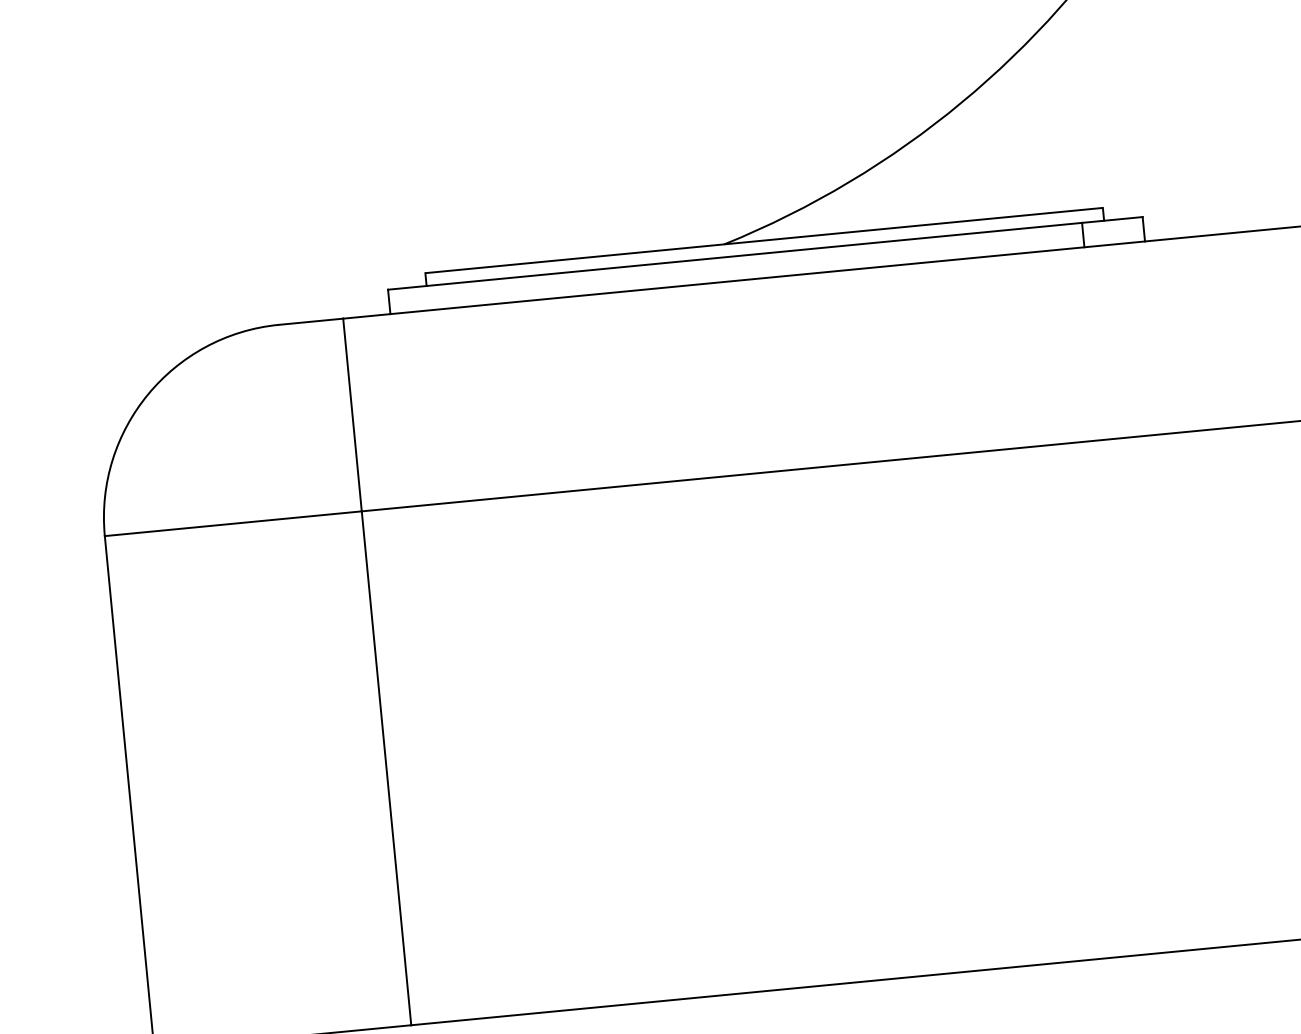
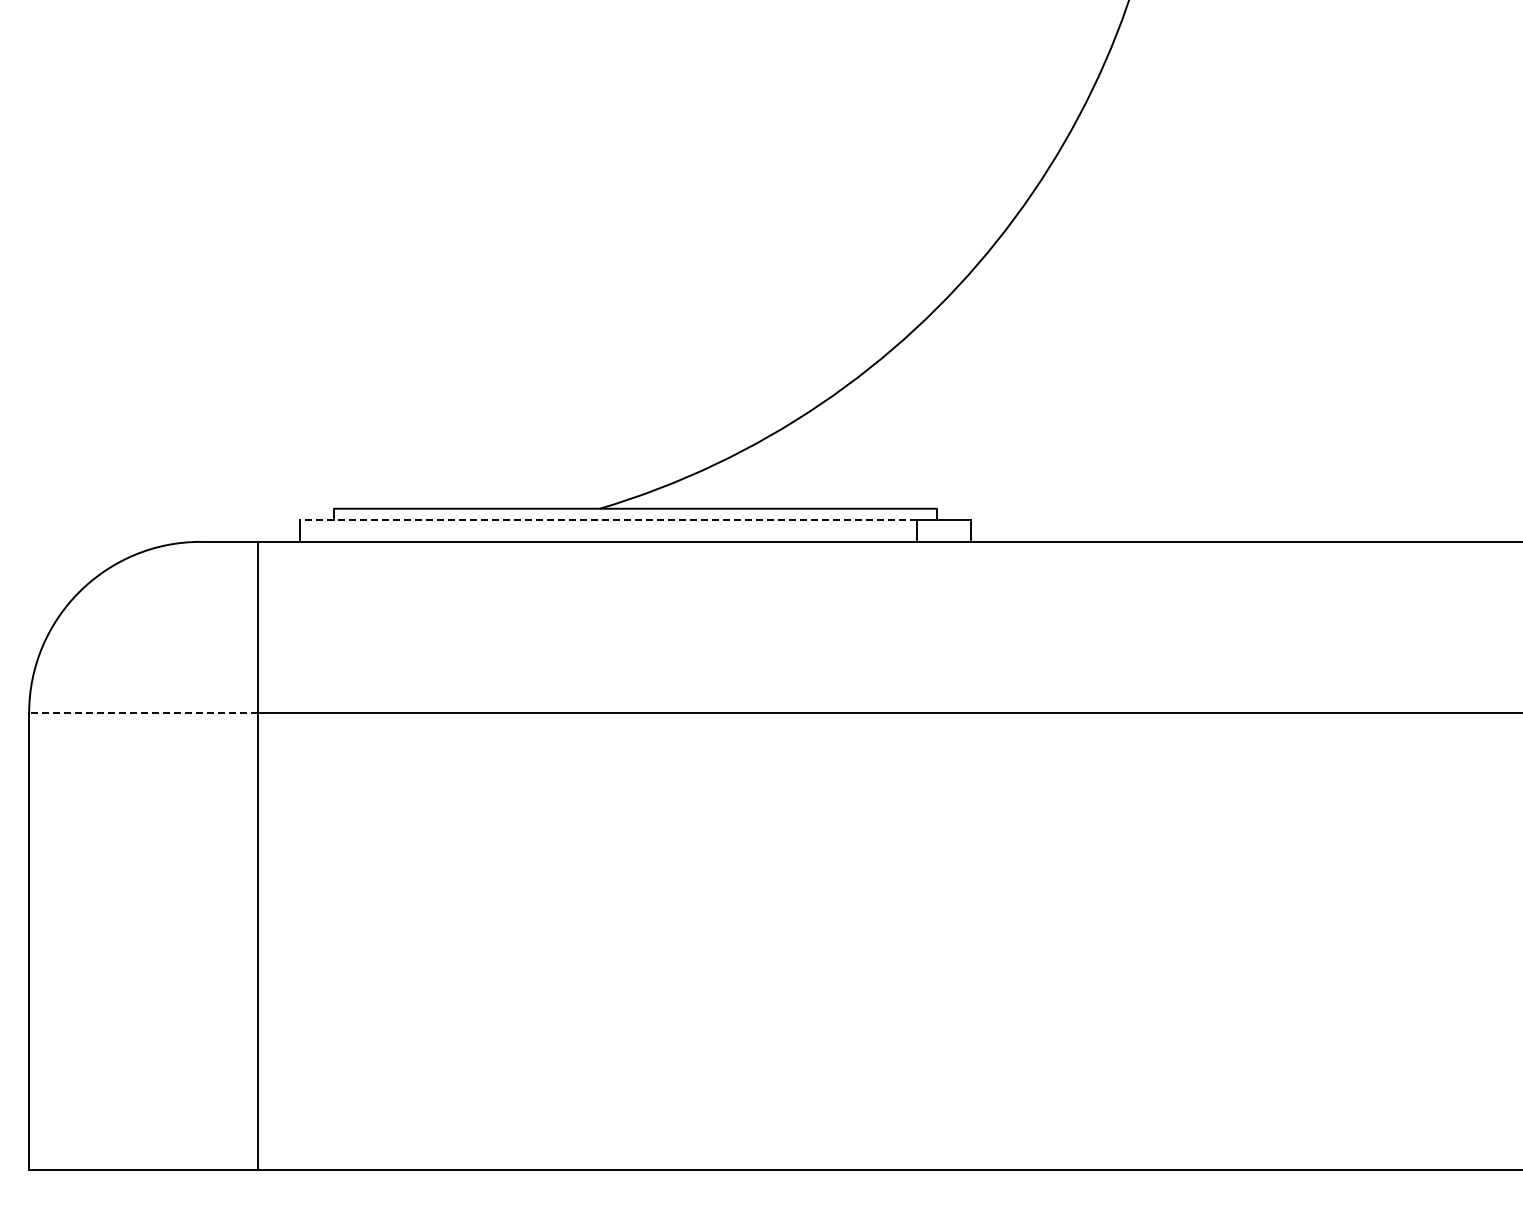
line: (735, 256) -> (608, 520), solid -> dashed
line: (232, 524) -> (142, 713), solid -> dashed

